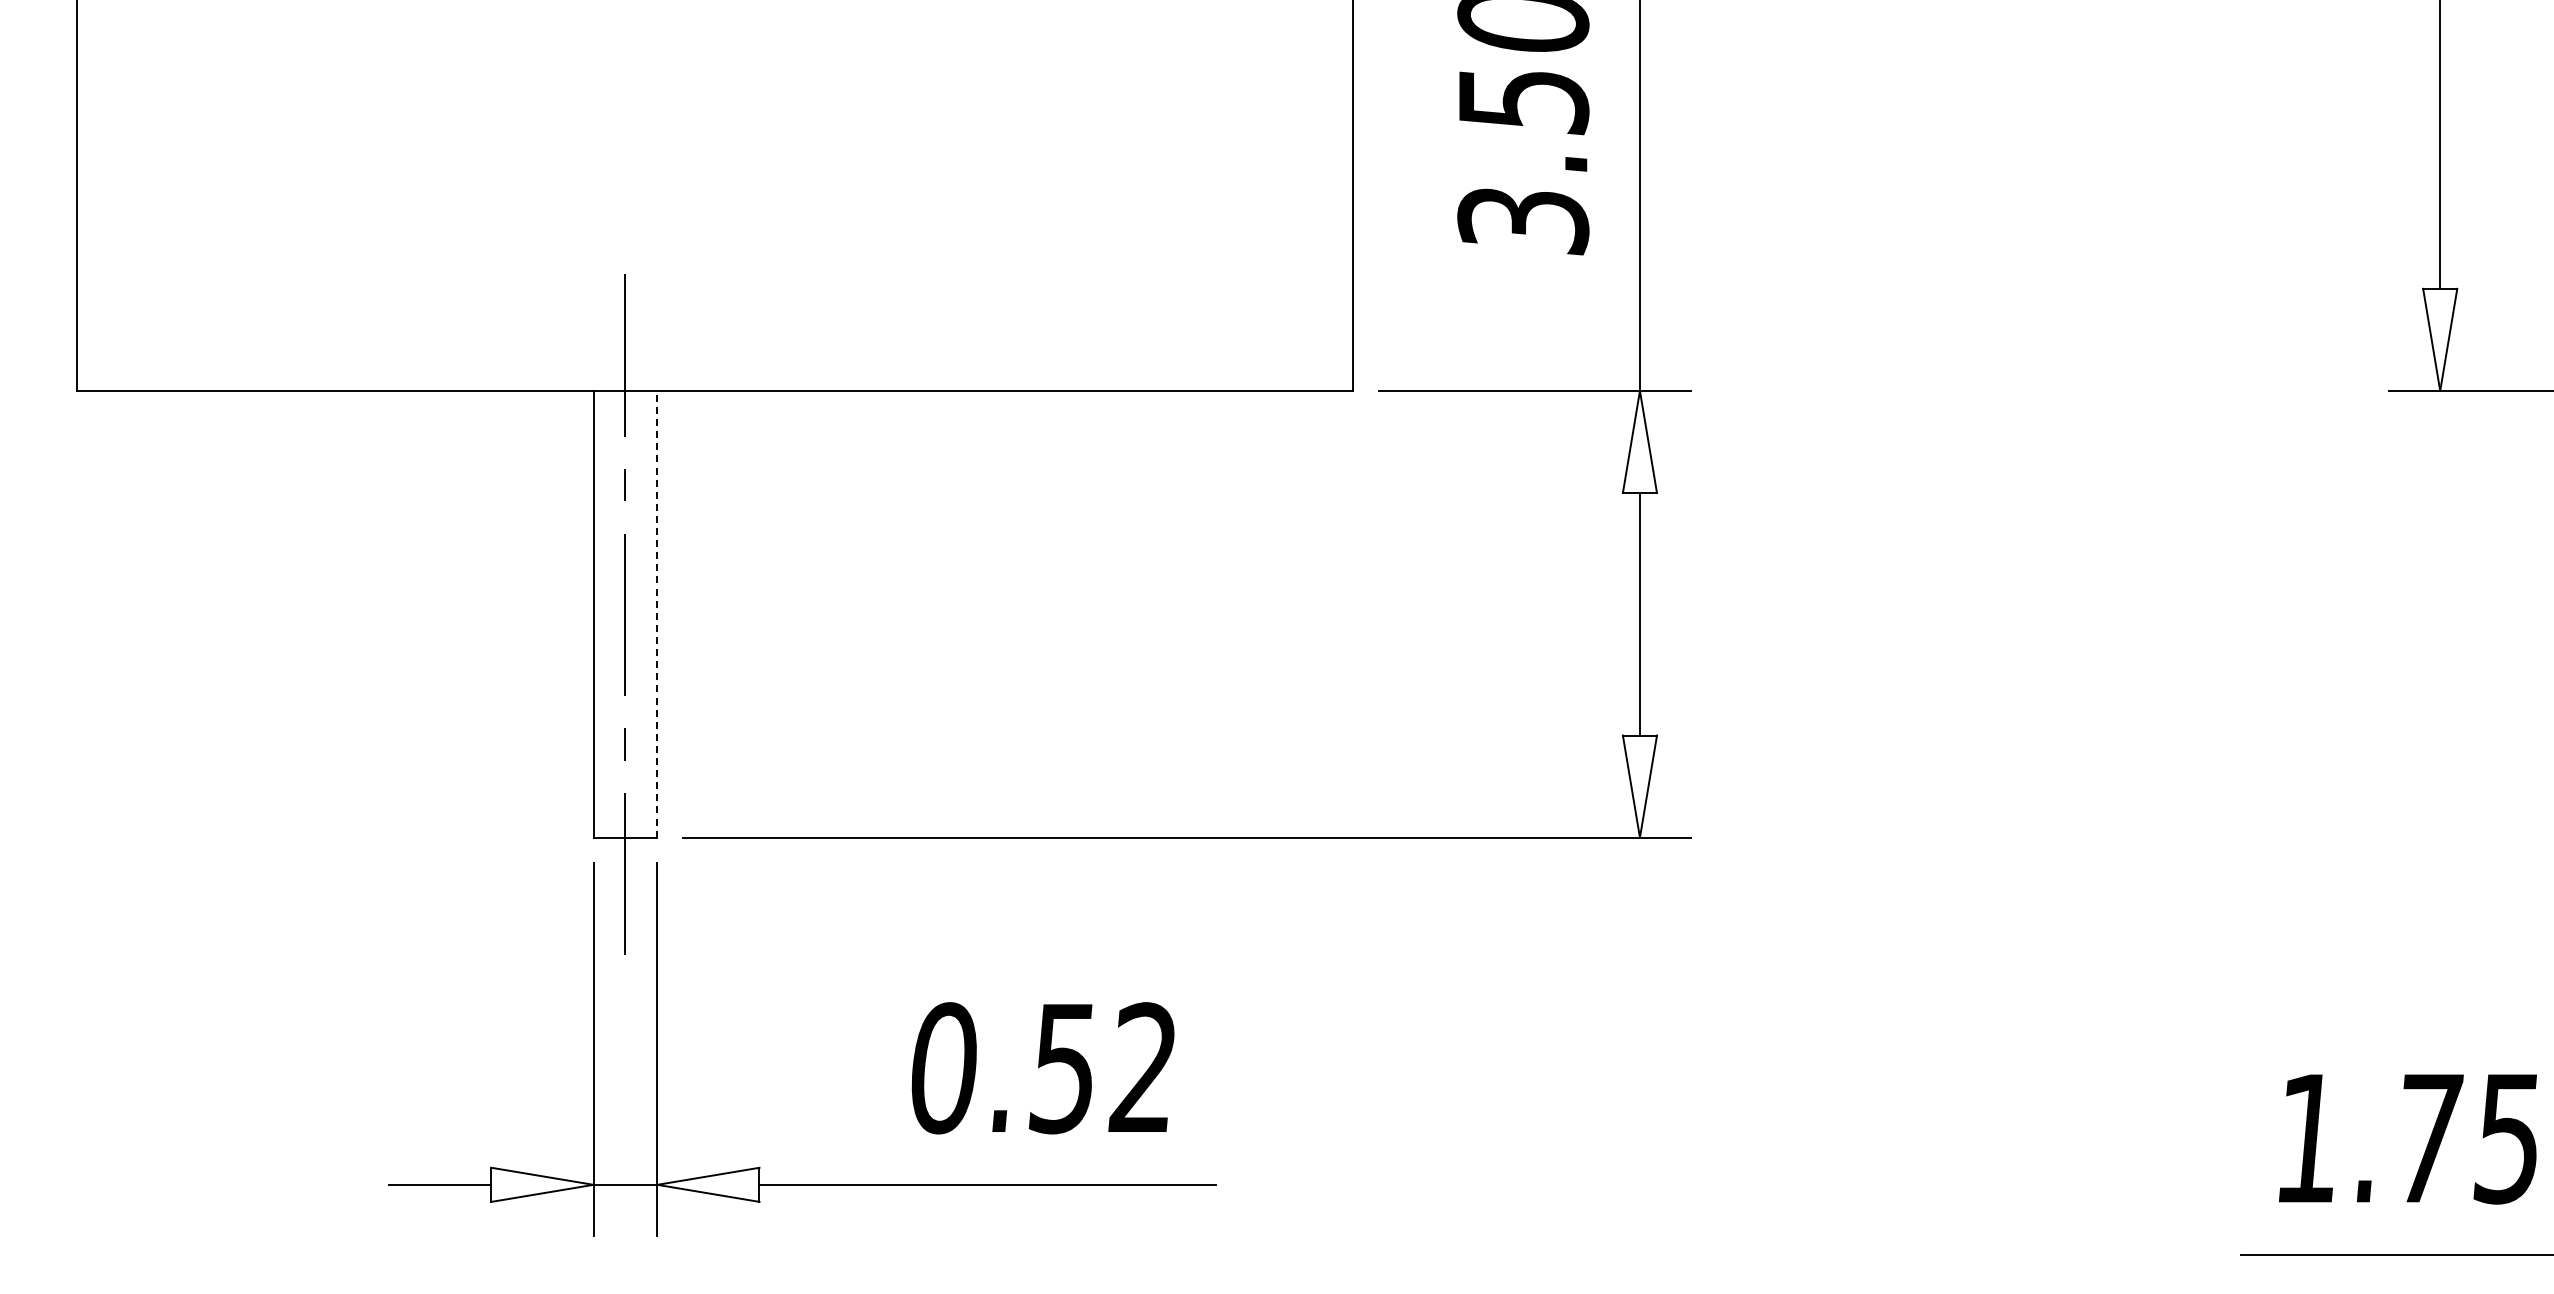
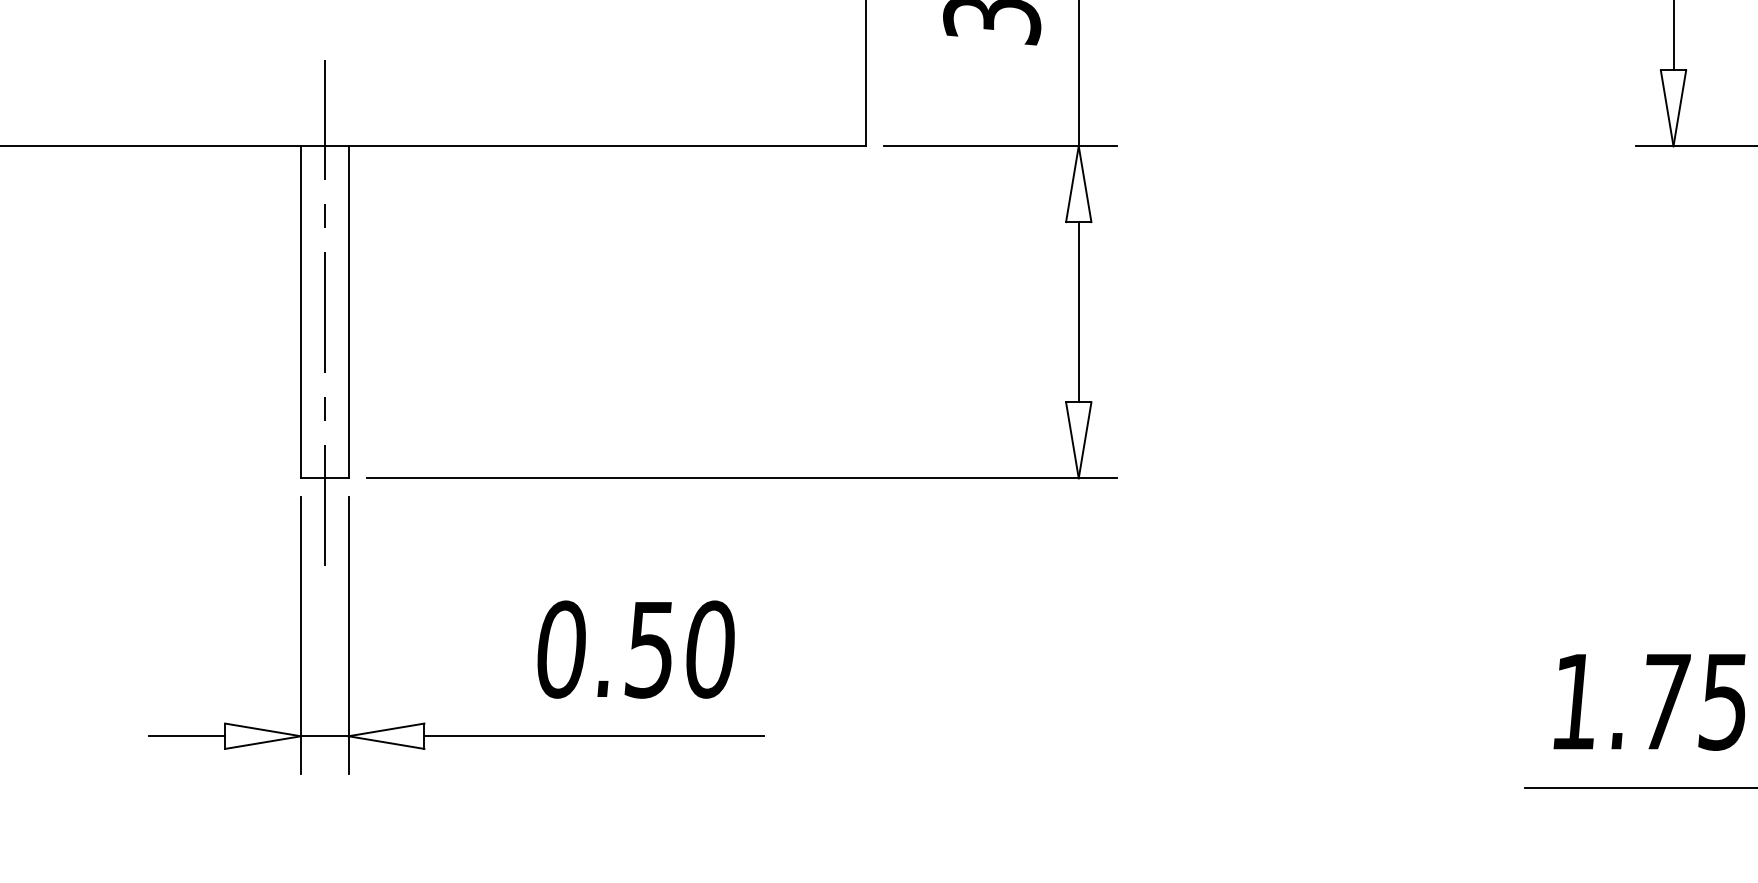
line: (657, 613) -> (348, 311), dashed -> solid
text: (1142, 1068) -> (709, 649), 0.52 -> 0.50

